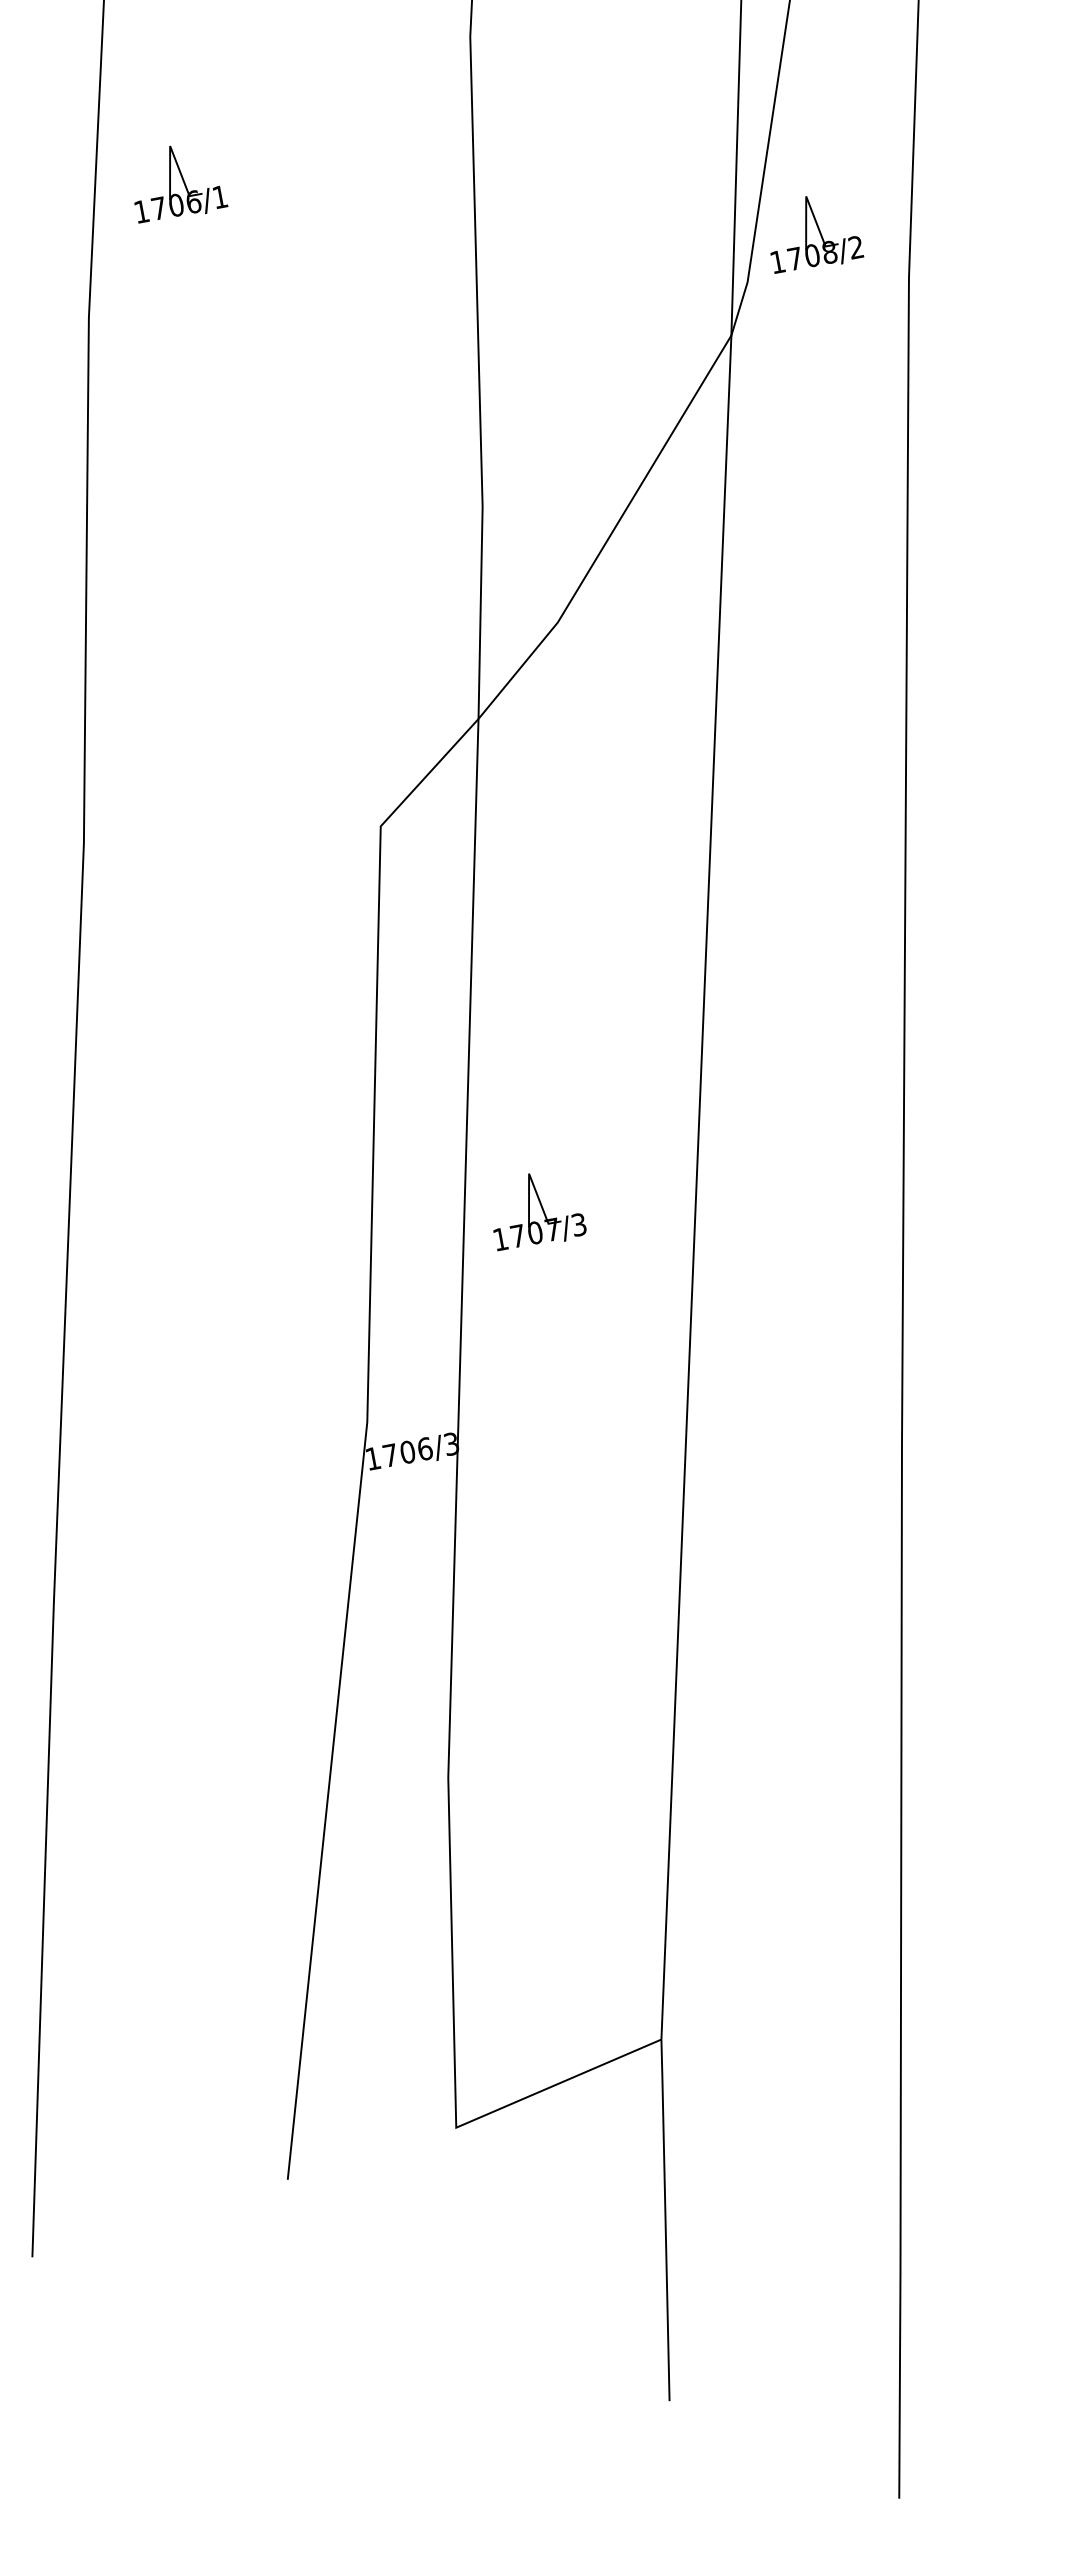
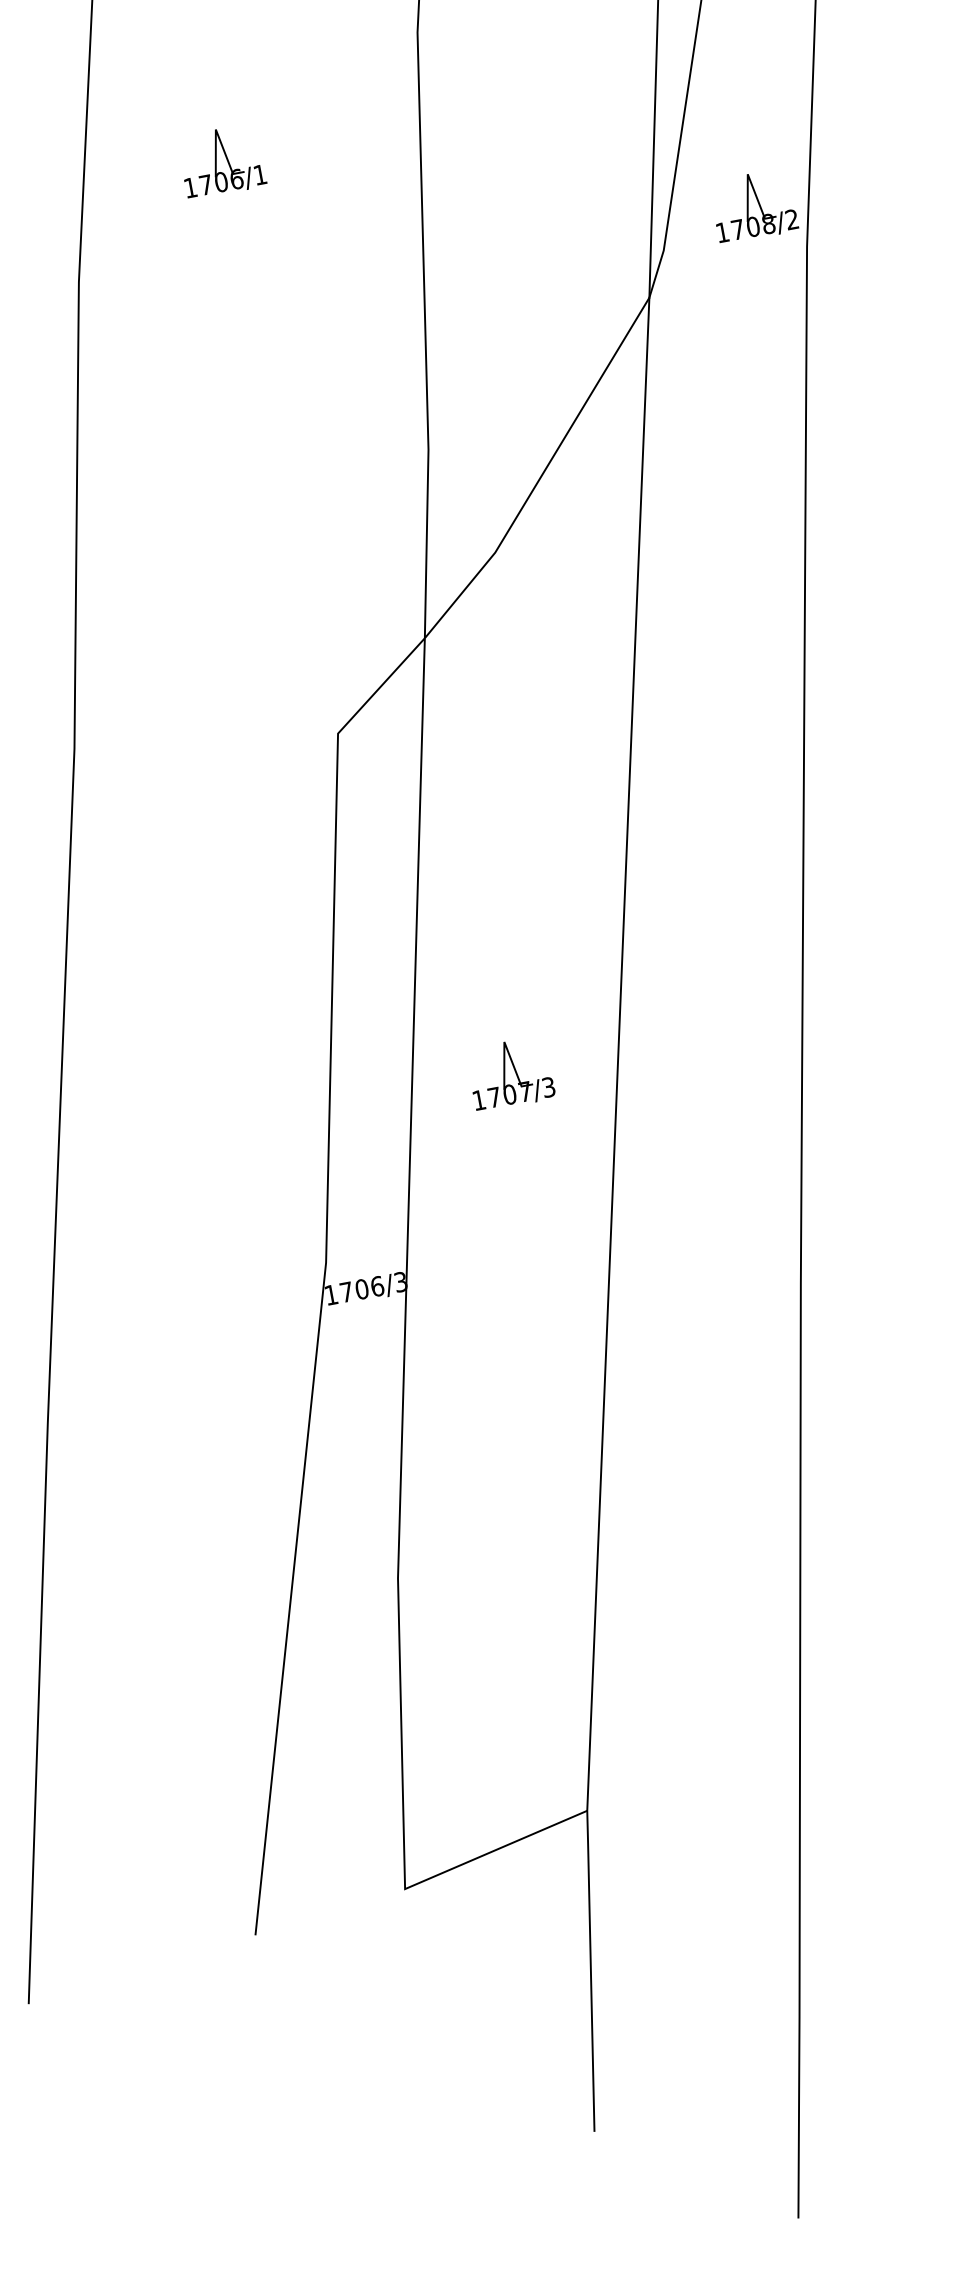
part: (181, 184) -> (225, 163), moved
part: (817, 234) -> (757, 208), moved
part: (539, 1212) -> (513, 1076), moved

